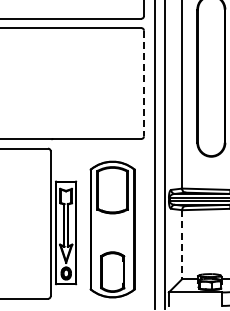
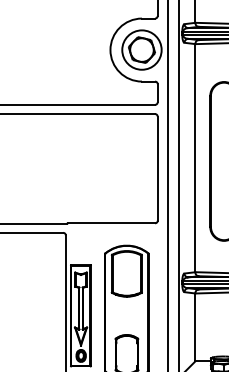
line: (143, 84) -> (157, 169), dashed -> solid
line: (182, 244) -> (195, 327), dashed -> solid

